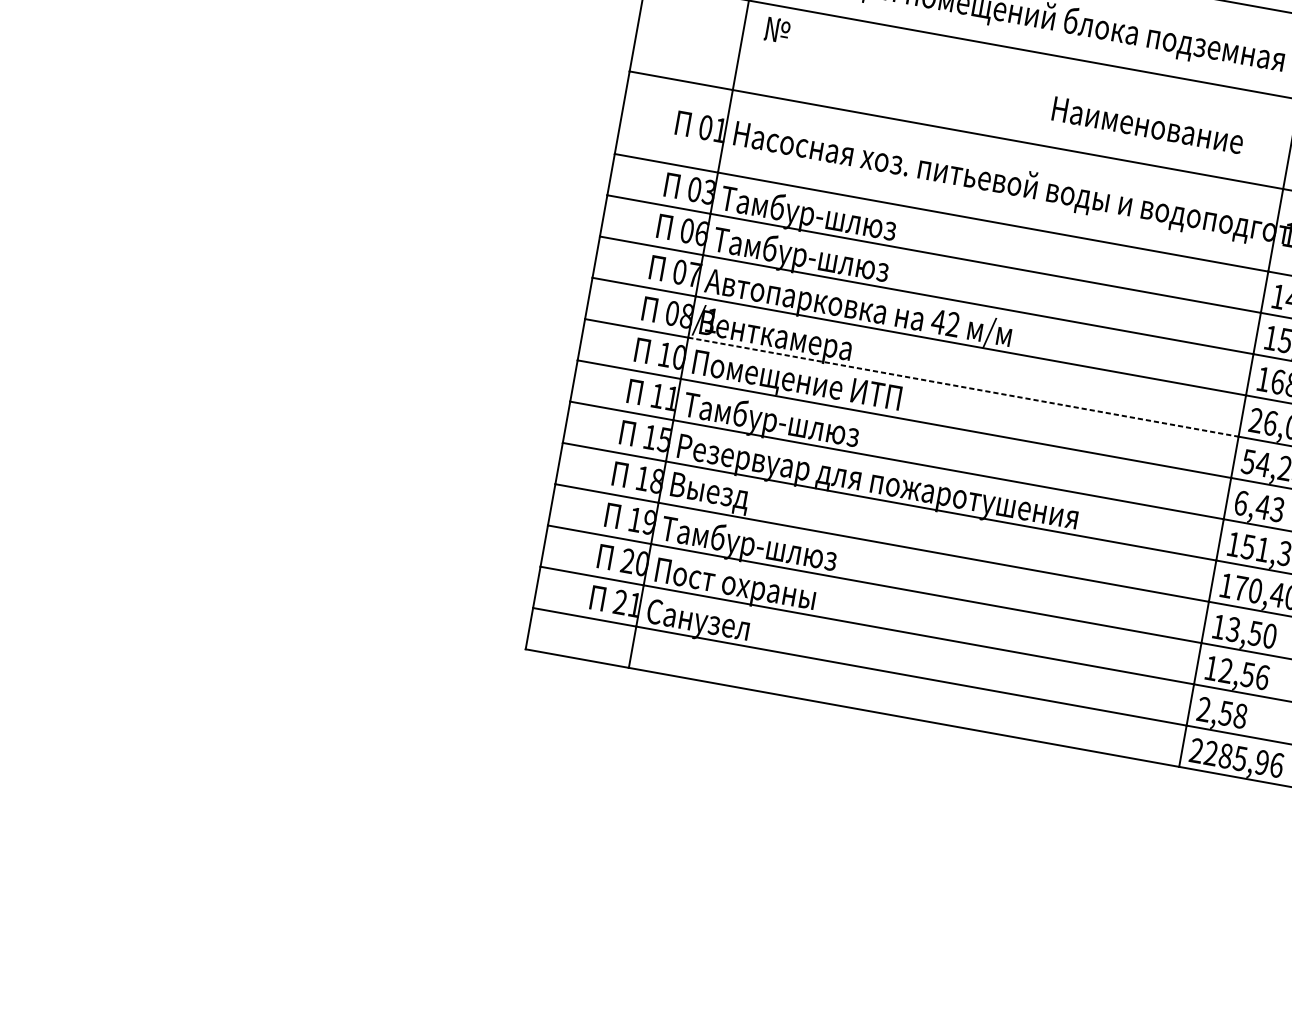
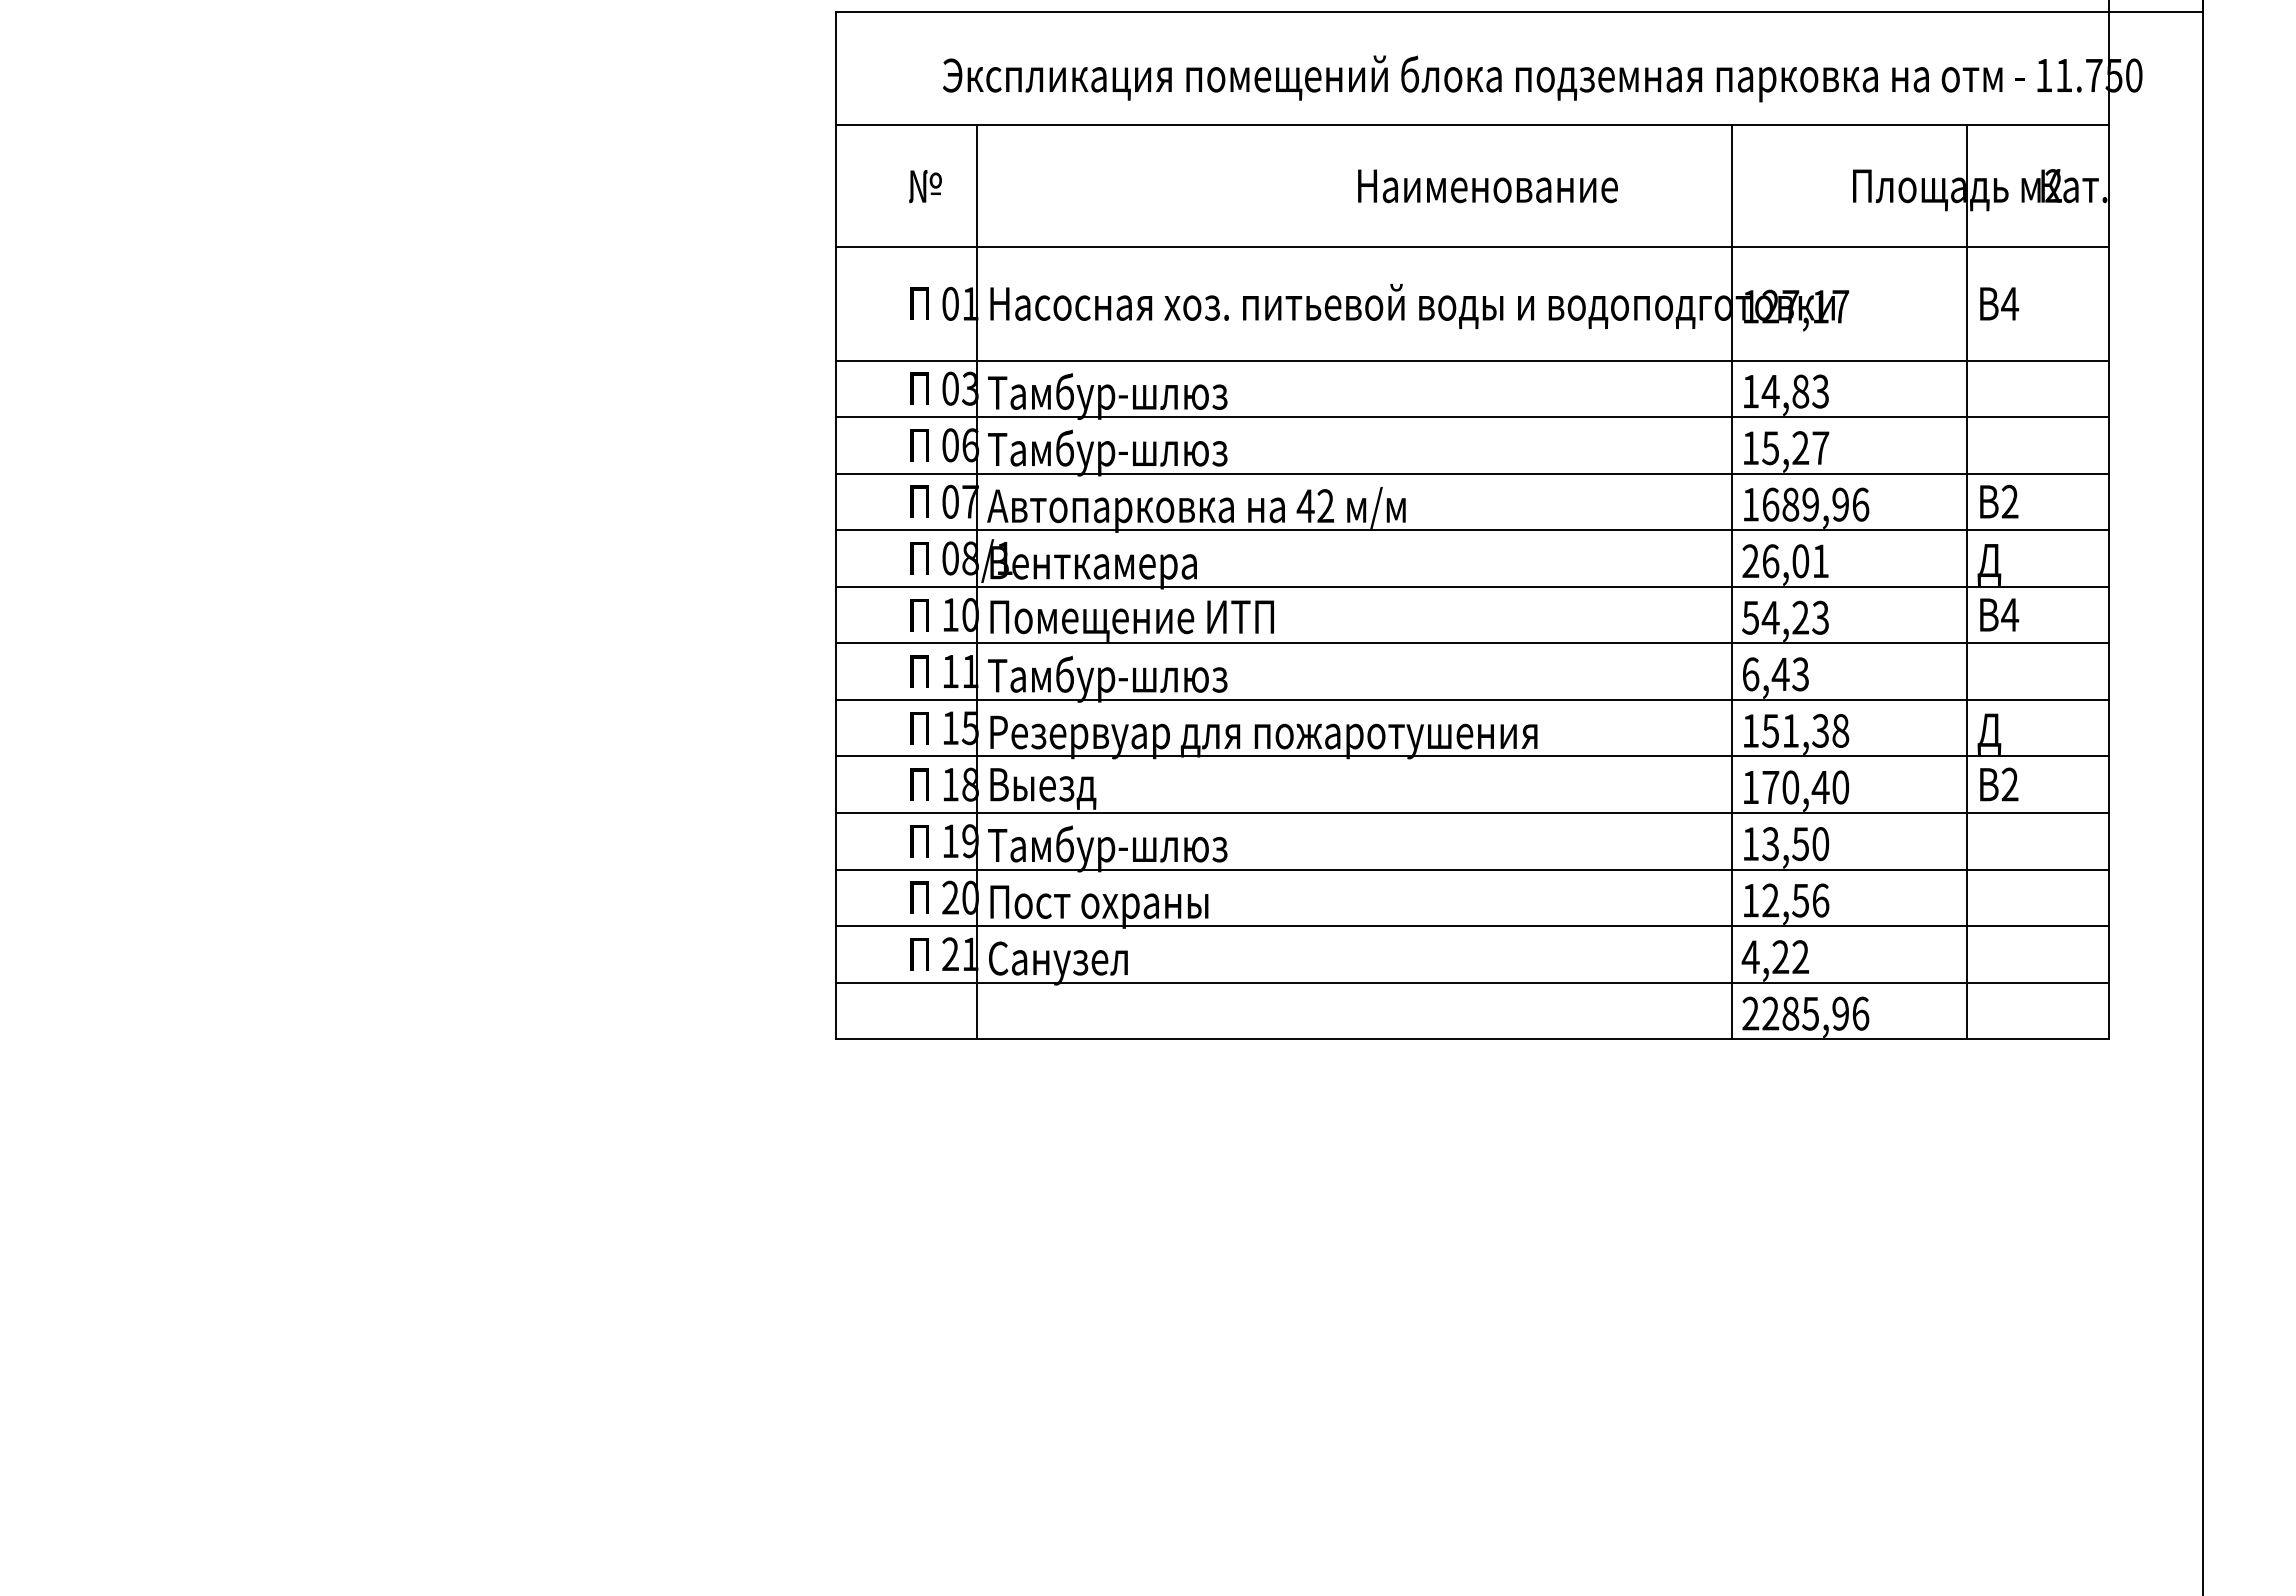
text: (777, 30) -> (925, 186), moved
text: (1147, 125) -> (1487, 186), moved
line: (963, 387) -> (1354, 586), dashed -> solid
text: (1222, 713) -> (1775, 957), 2,58 -> 4,22

